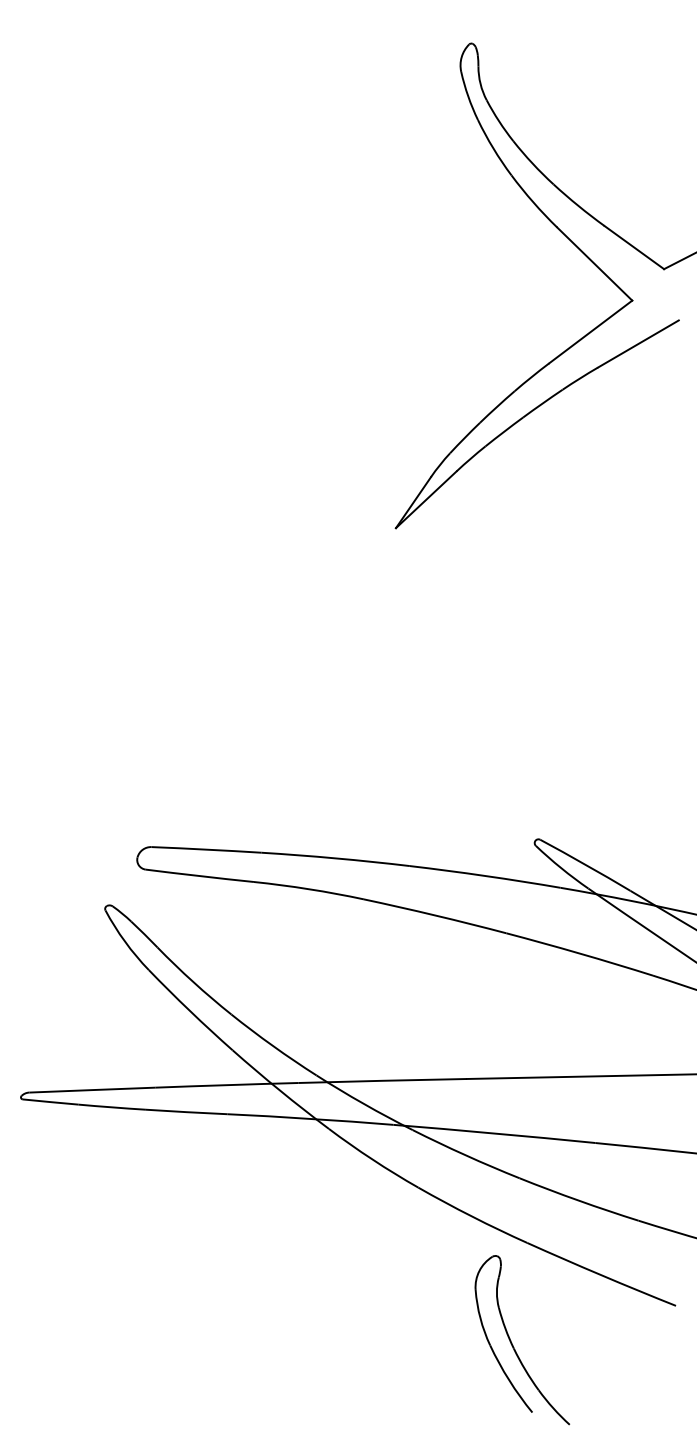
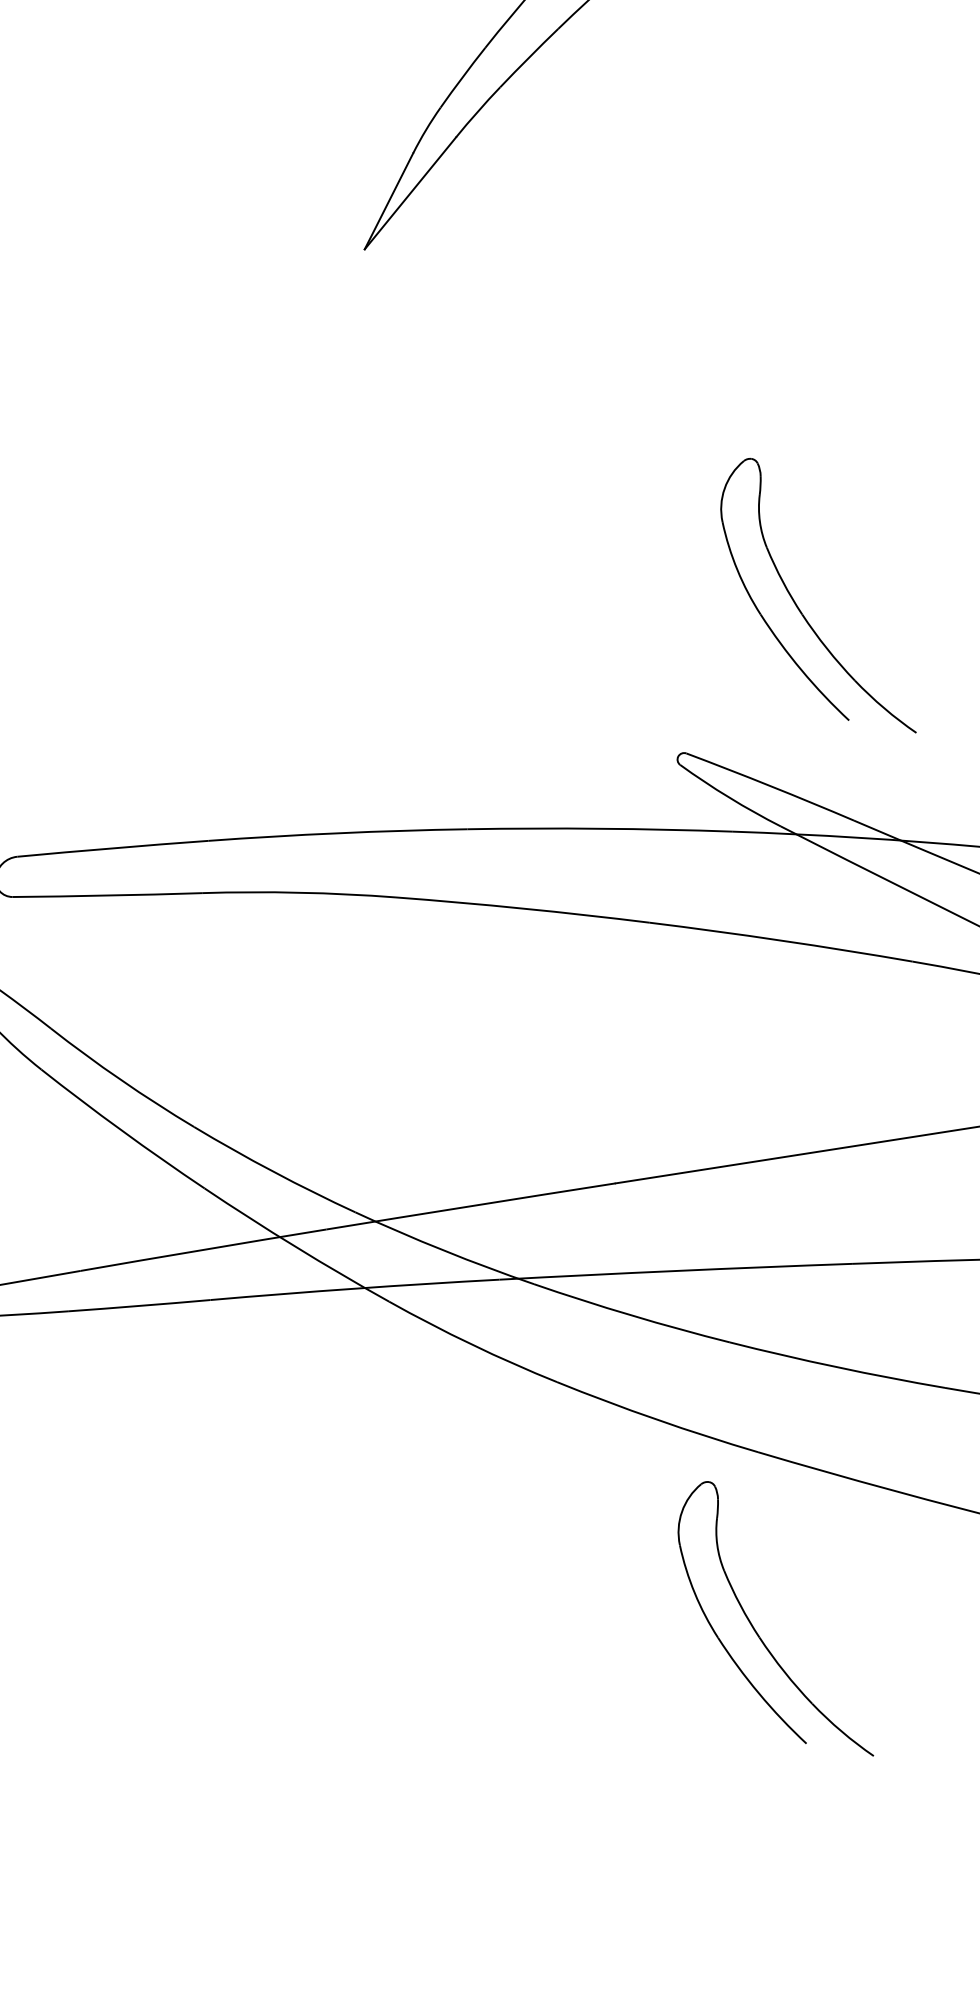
part: (615, 763) -> (798, 604), added

